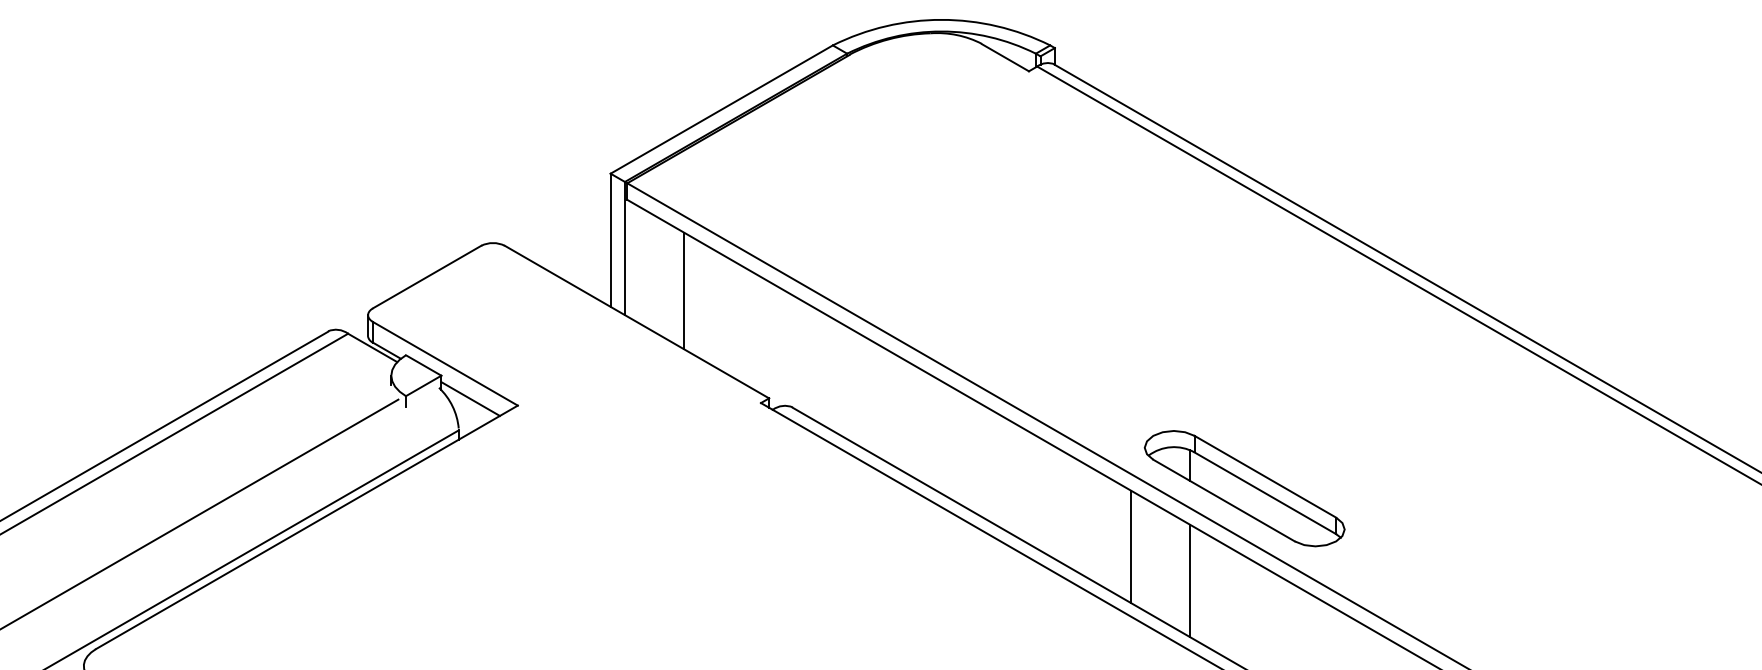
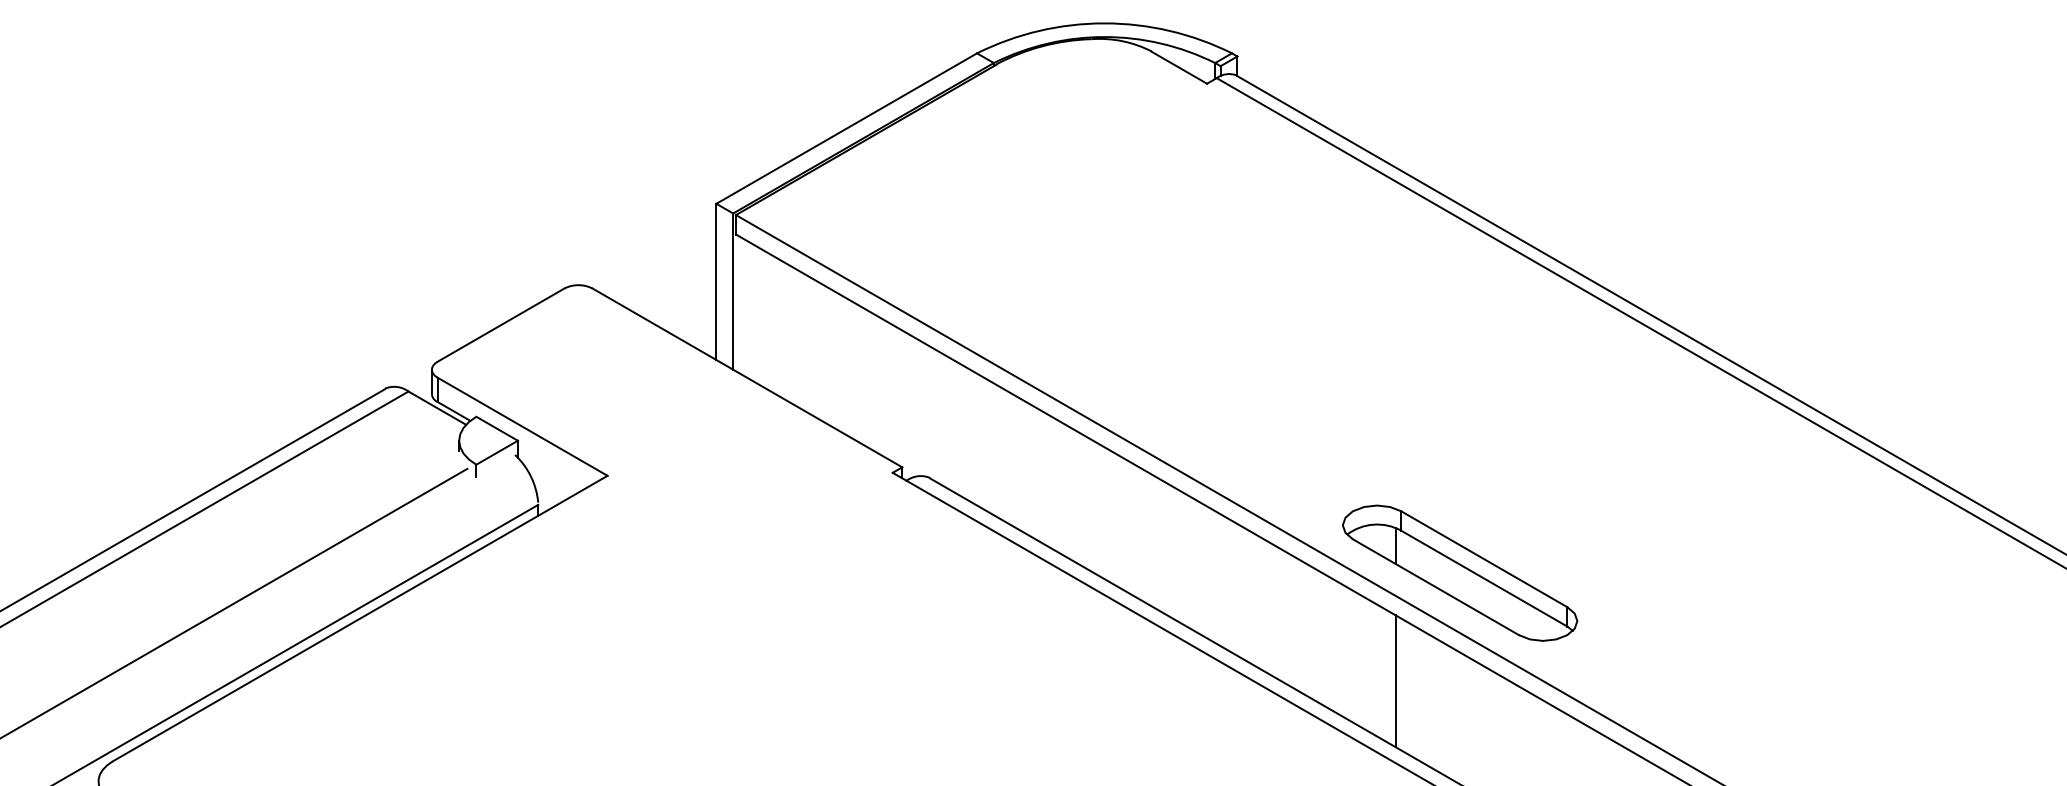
line: (683, 290) -> (801, 340), removed
line: (470, 398) -> (552, 467), removed
line: (1131, 546) -> (1327, 641), removed

